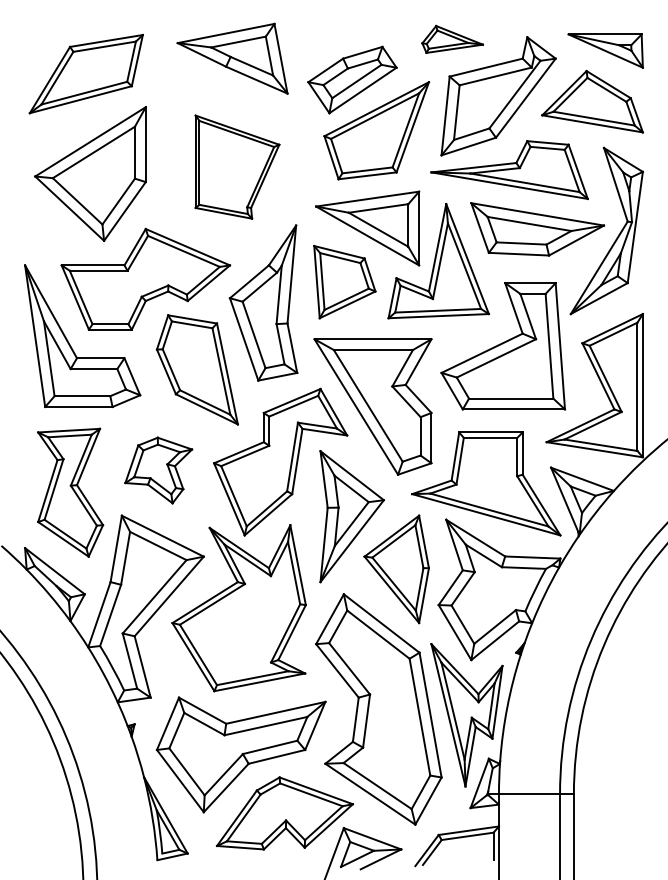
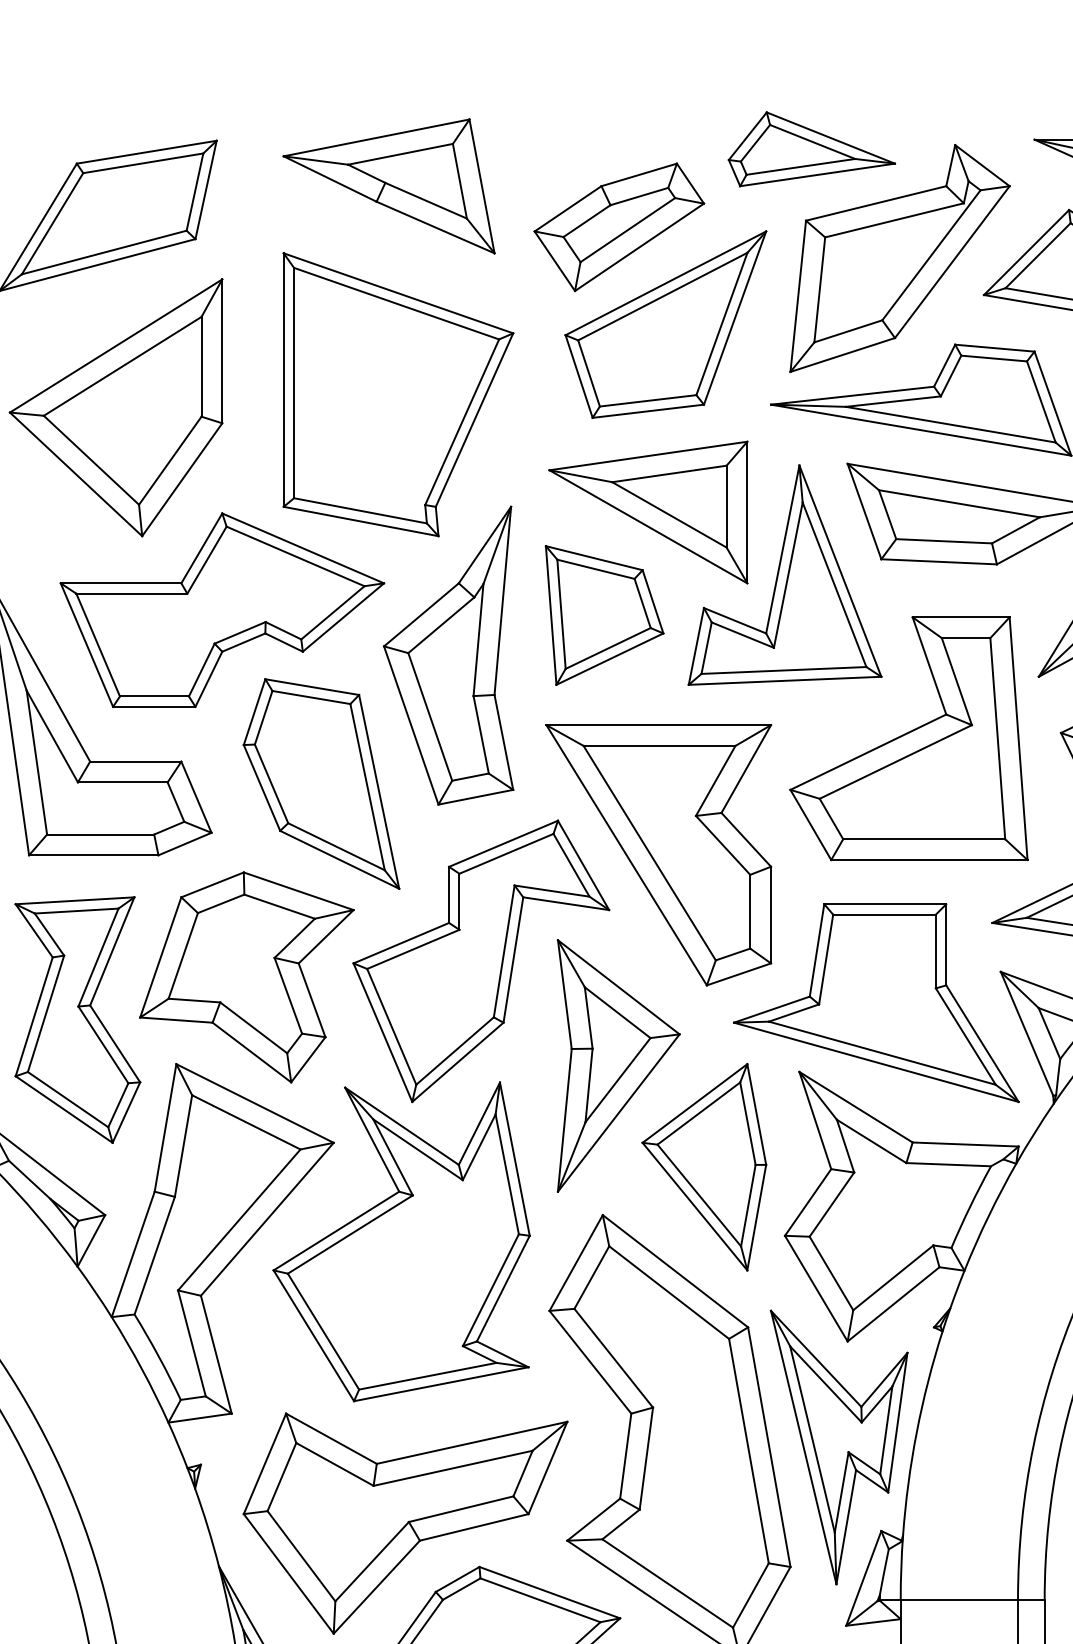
part: (452, 39) -> (811, 149), size x1.43
part: (237, 166) -> (398, 393), size x1.43
part: (158, 470) -> (246, 977), size x1.67

